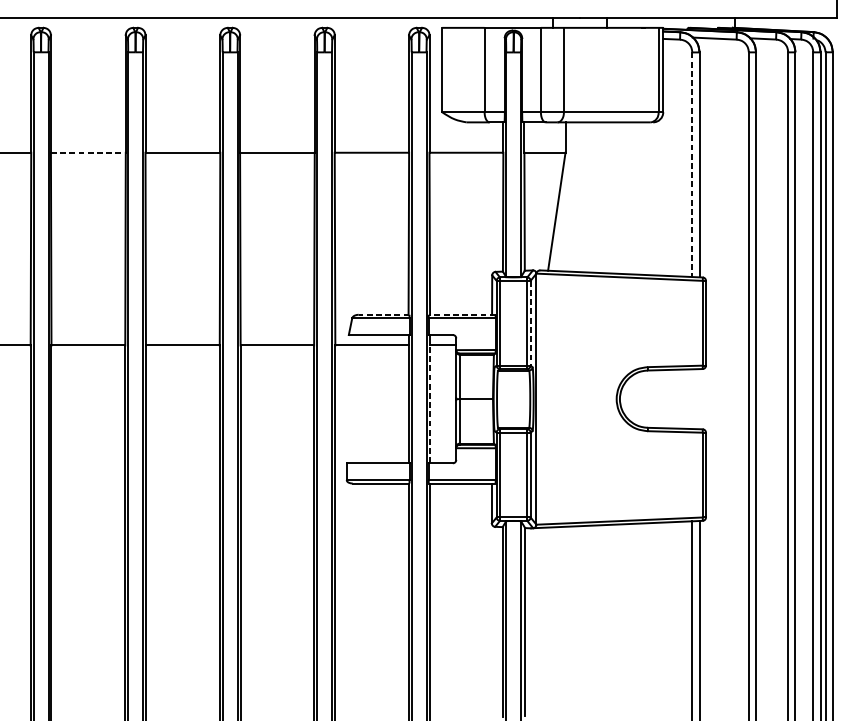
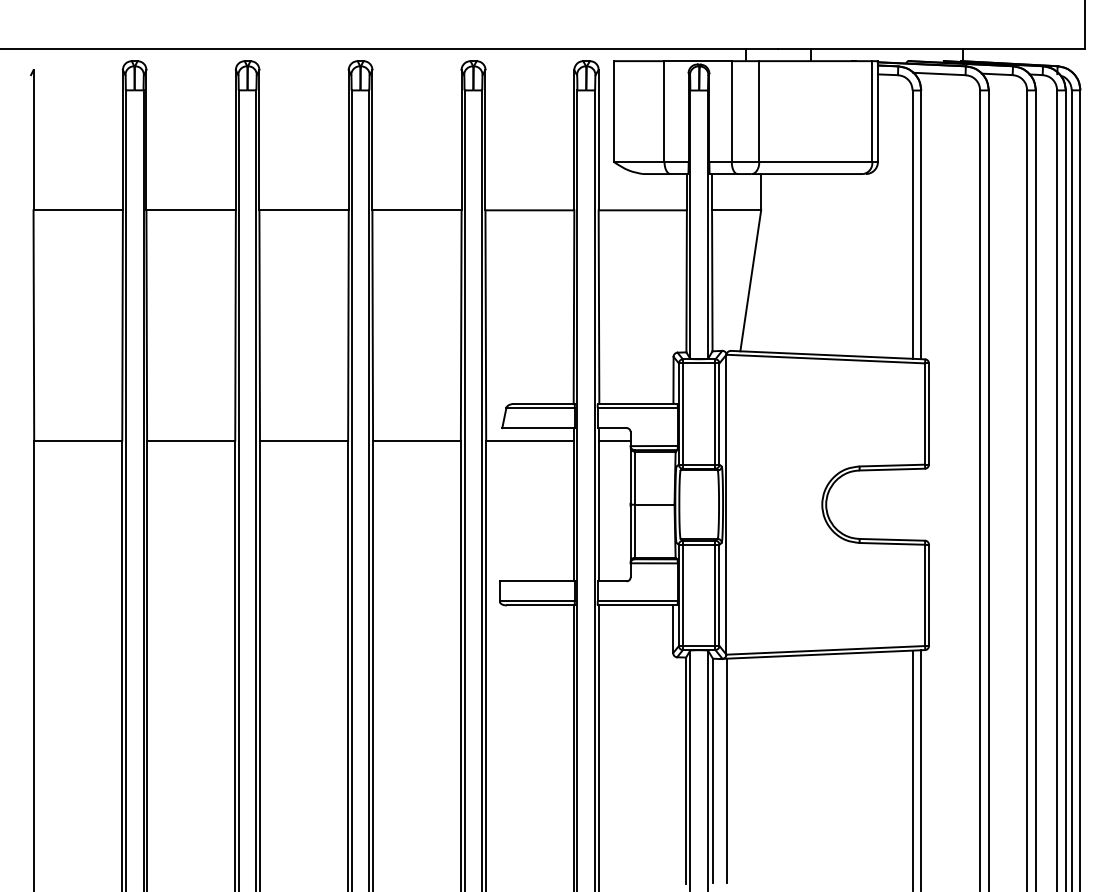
line: (88, 152) -> (191, 210), dashed -> solid
line: (692, 165) -> (912, 225), dashed -> solid
line: (383, 314) -> (543, 403), dashed -> solid
line: (461, 314) -> (637, 403), dashed -> solid
line: (530, 323) -> (719, 414), dashed -> solid
line: (430, 404) -> (599, 510), dashed -> solid
line: (537, 621) -> (727, 770), added

